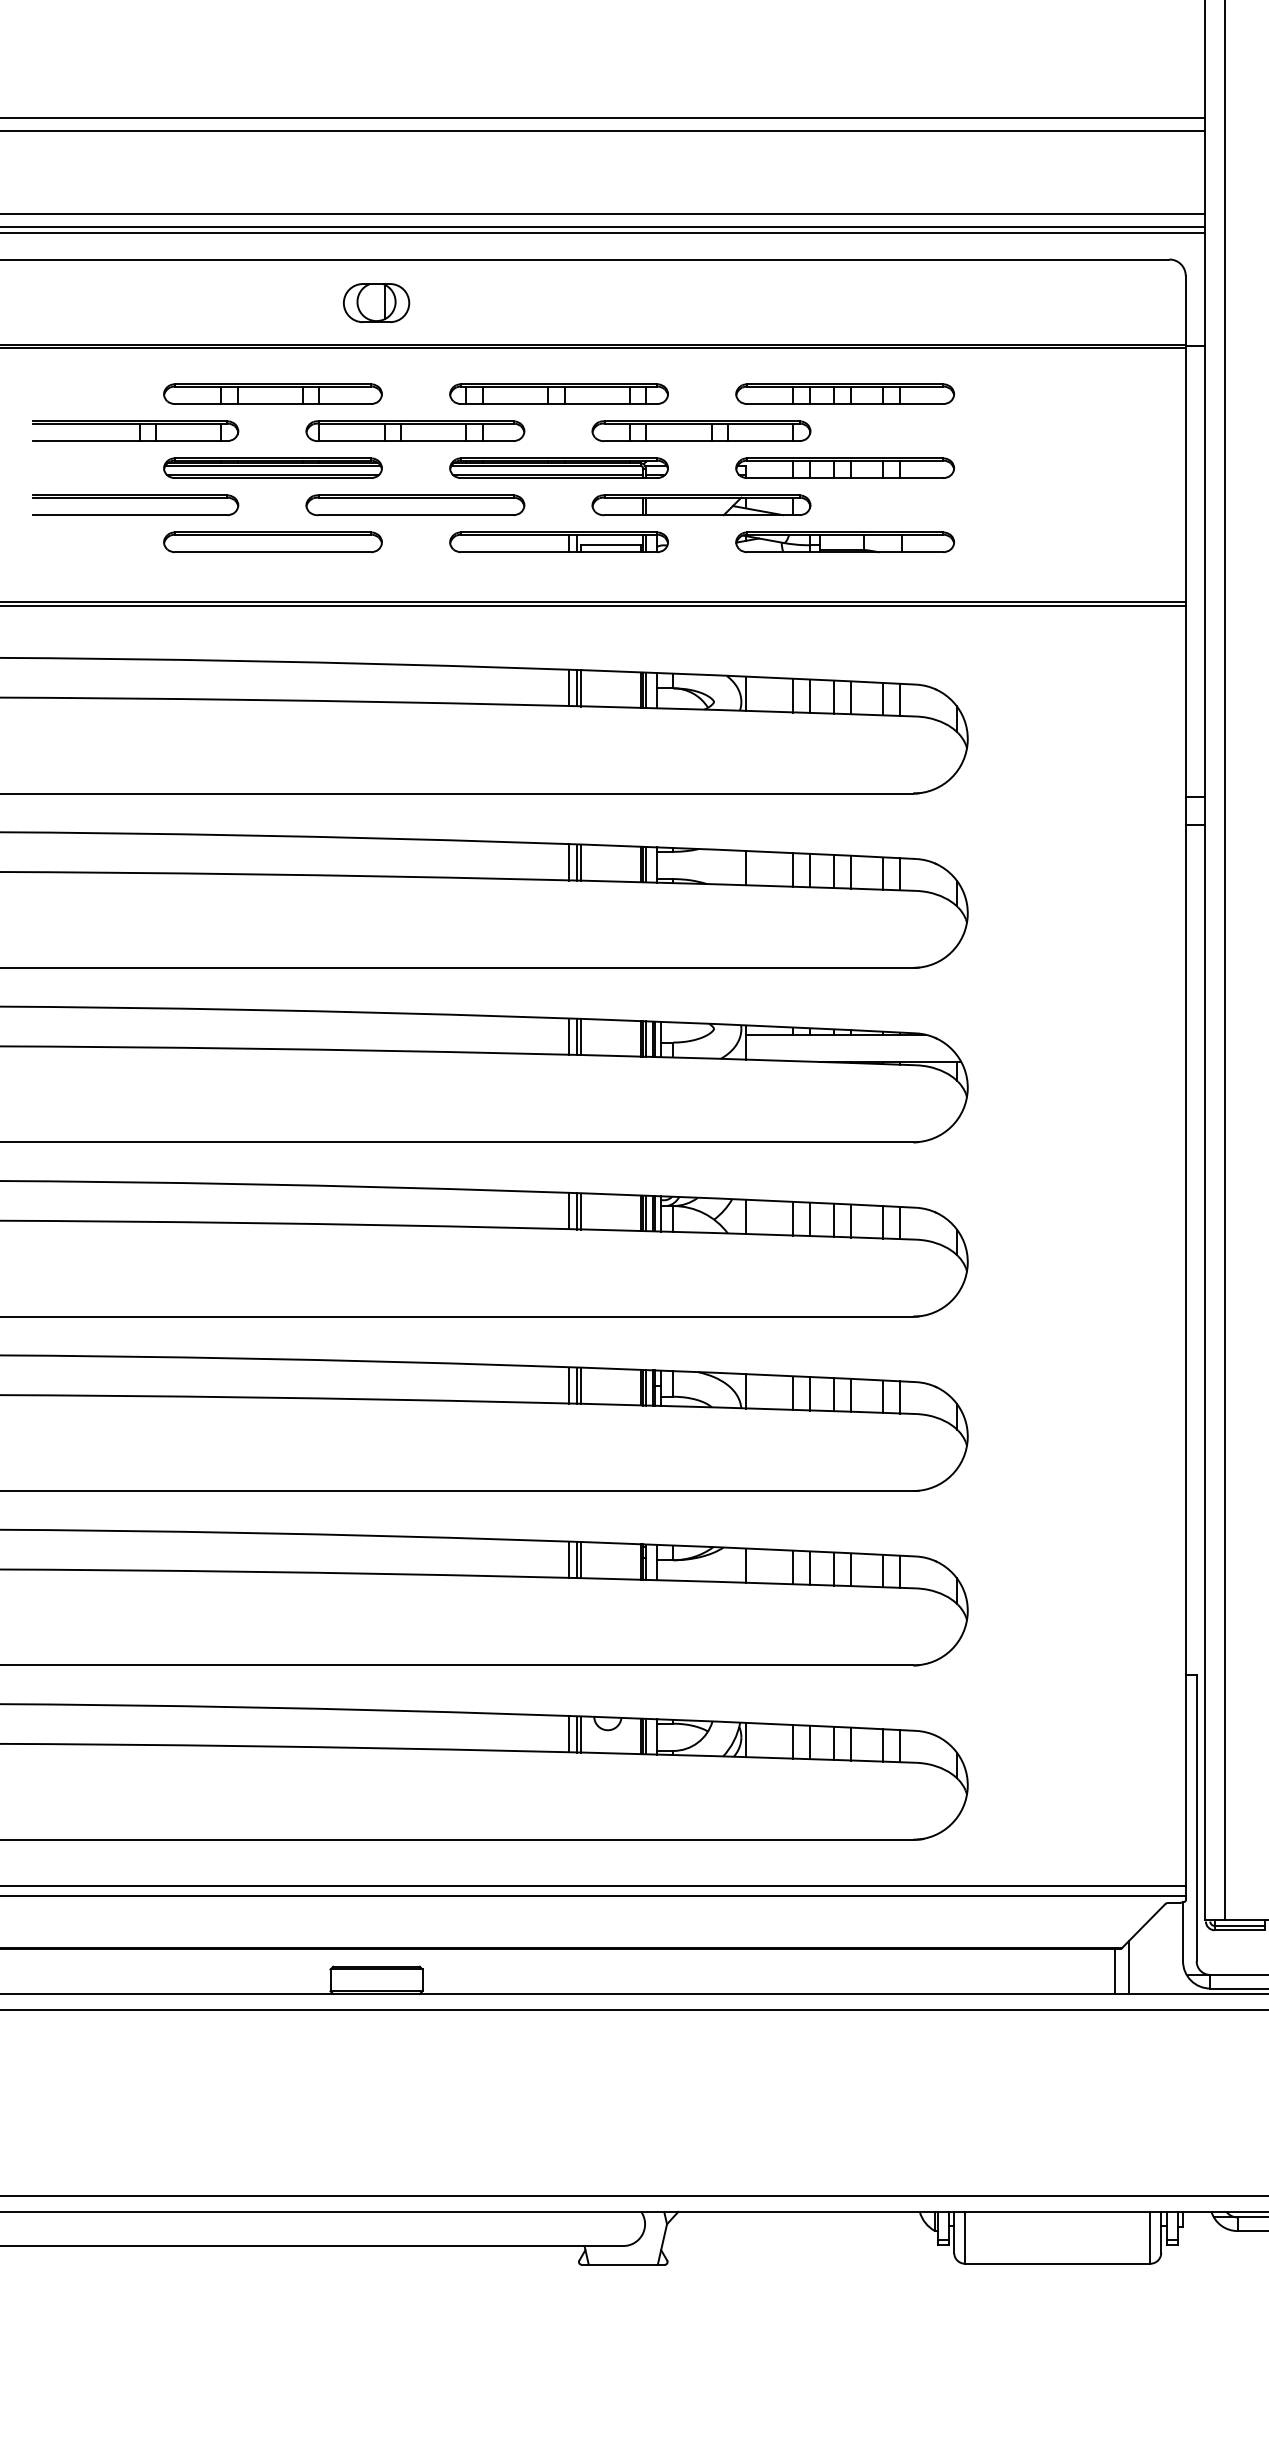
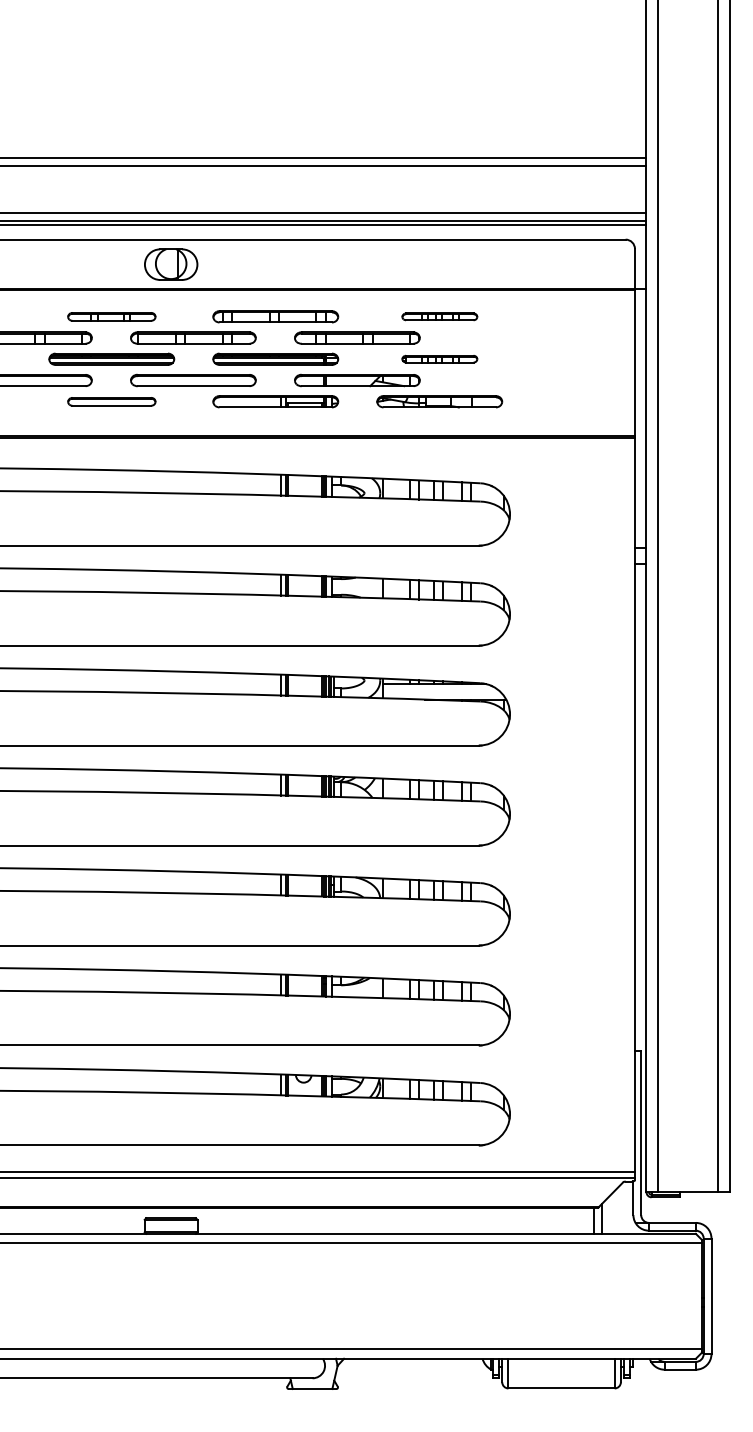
part: (375, 302) -> (170, 264), size x1.4
part: (272, 393) -> (111, 316), size x0.7
part: (844, 393) -> (439, 316), size x0.6
part: (844, 466) -> (439, 358), size x0.6
part: (272, 541) -> (111, 401), size x0.7

